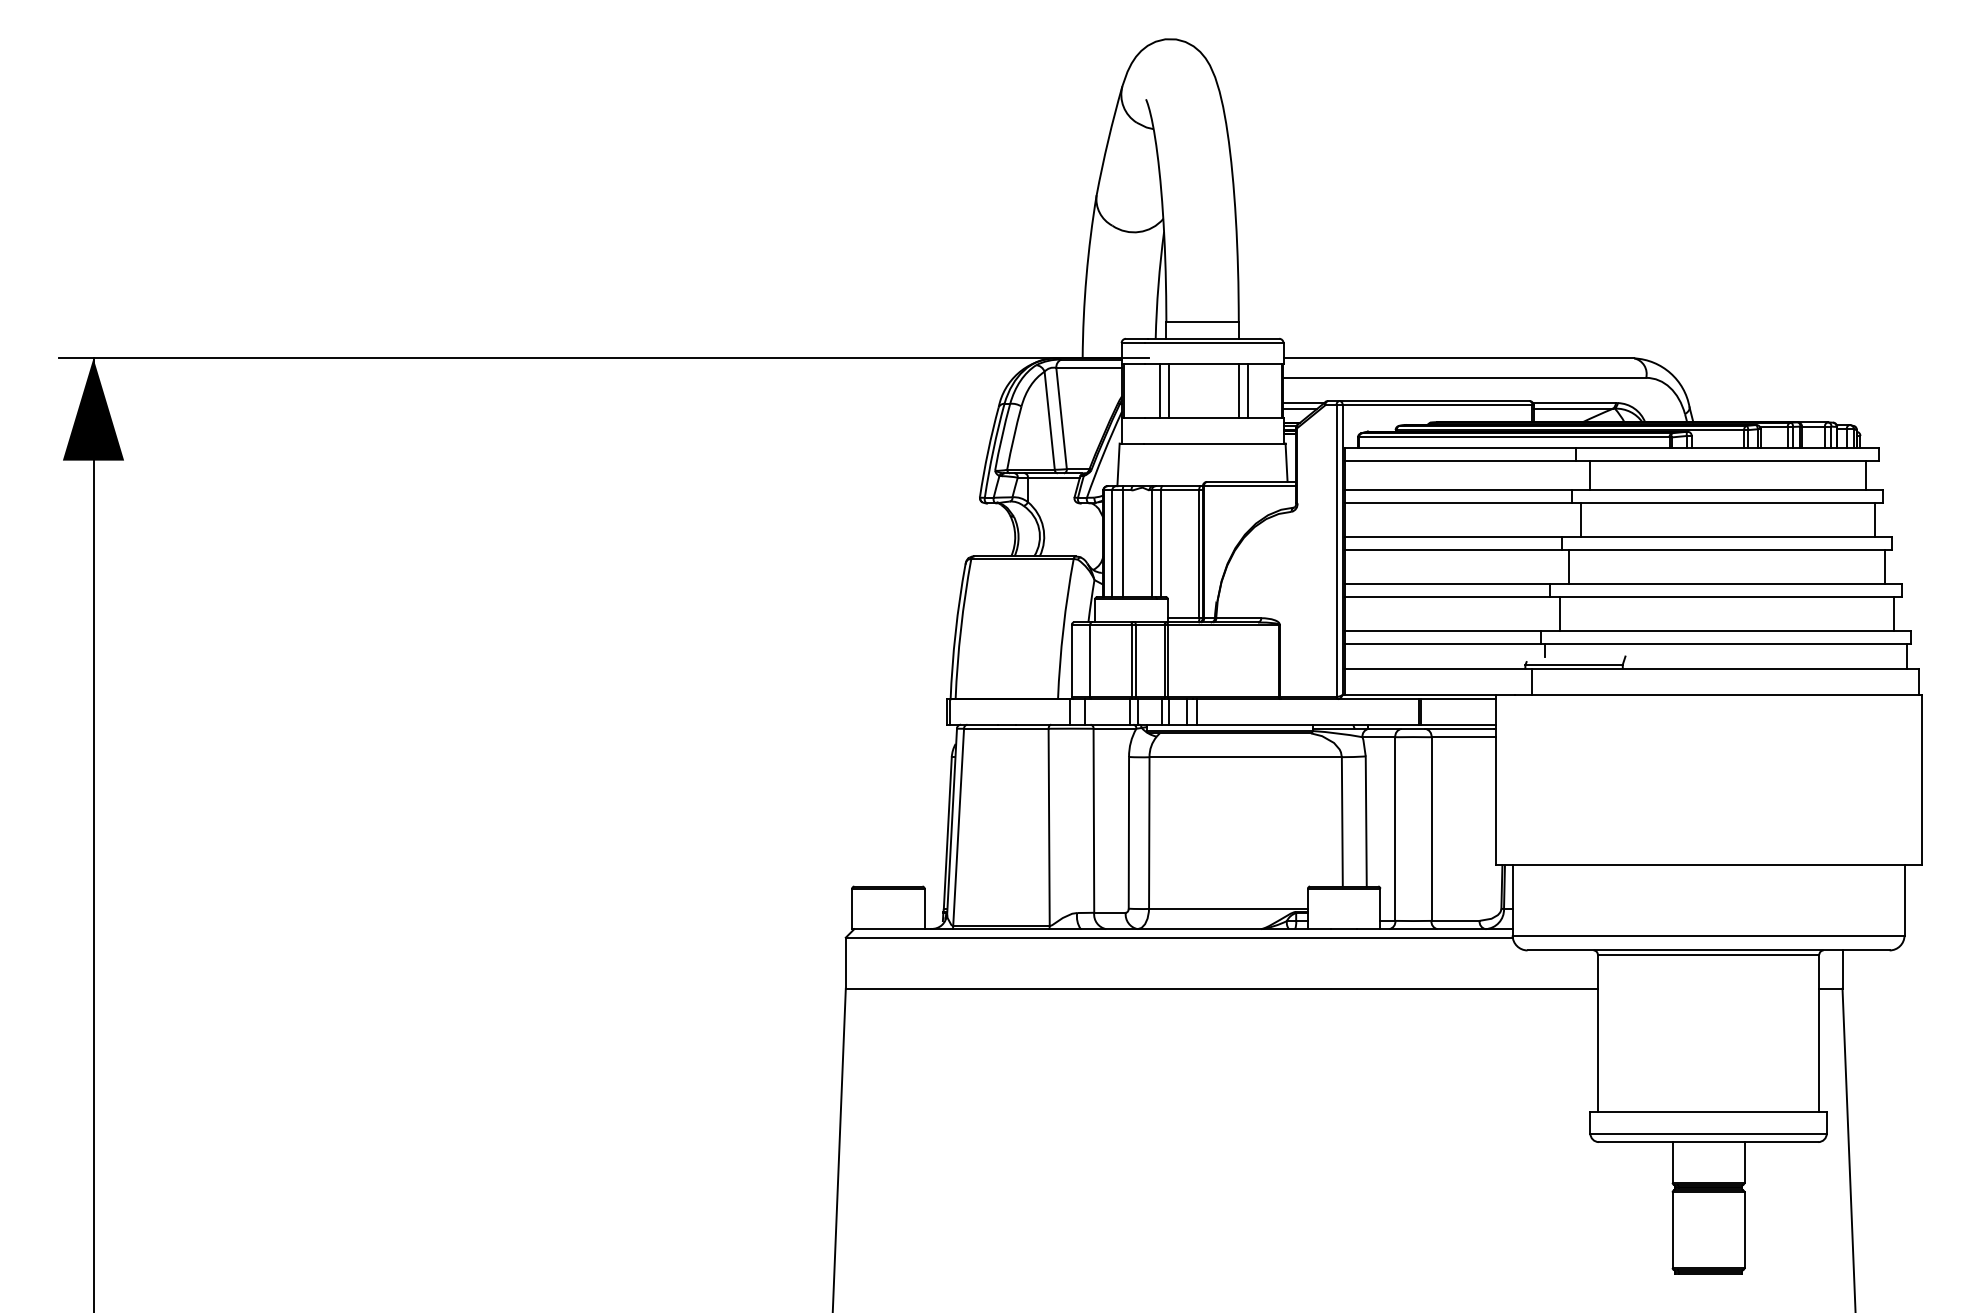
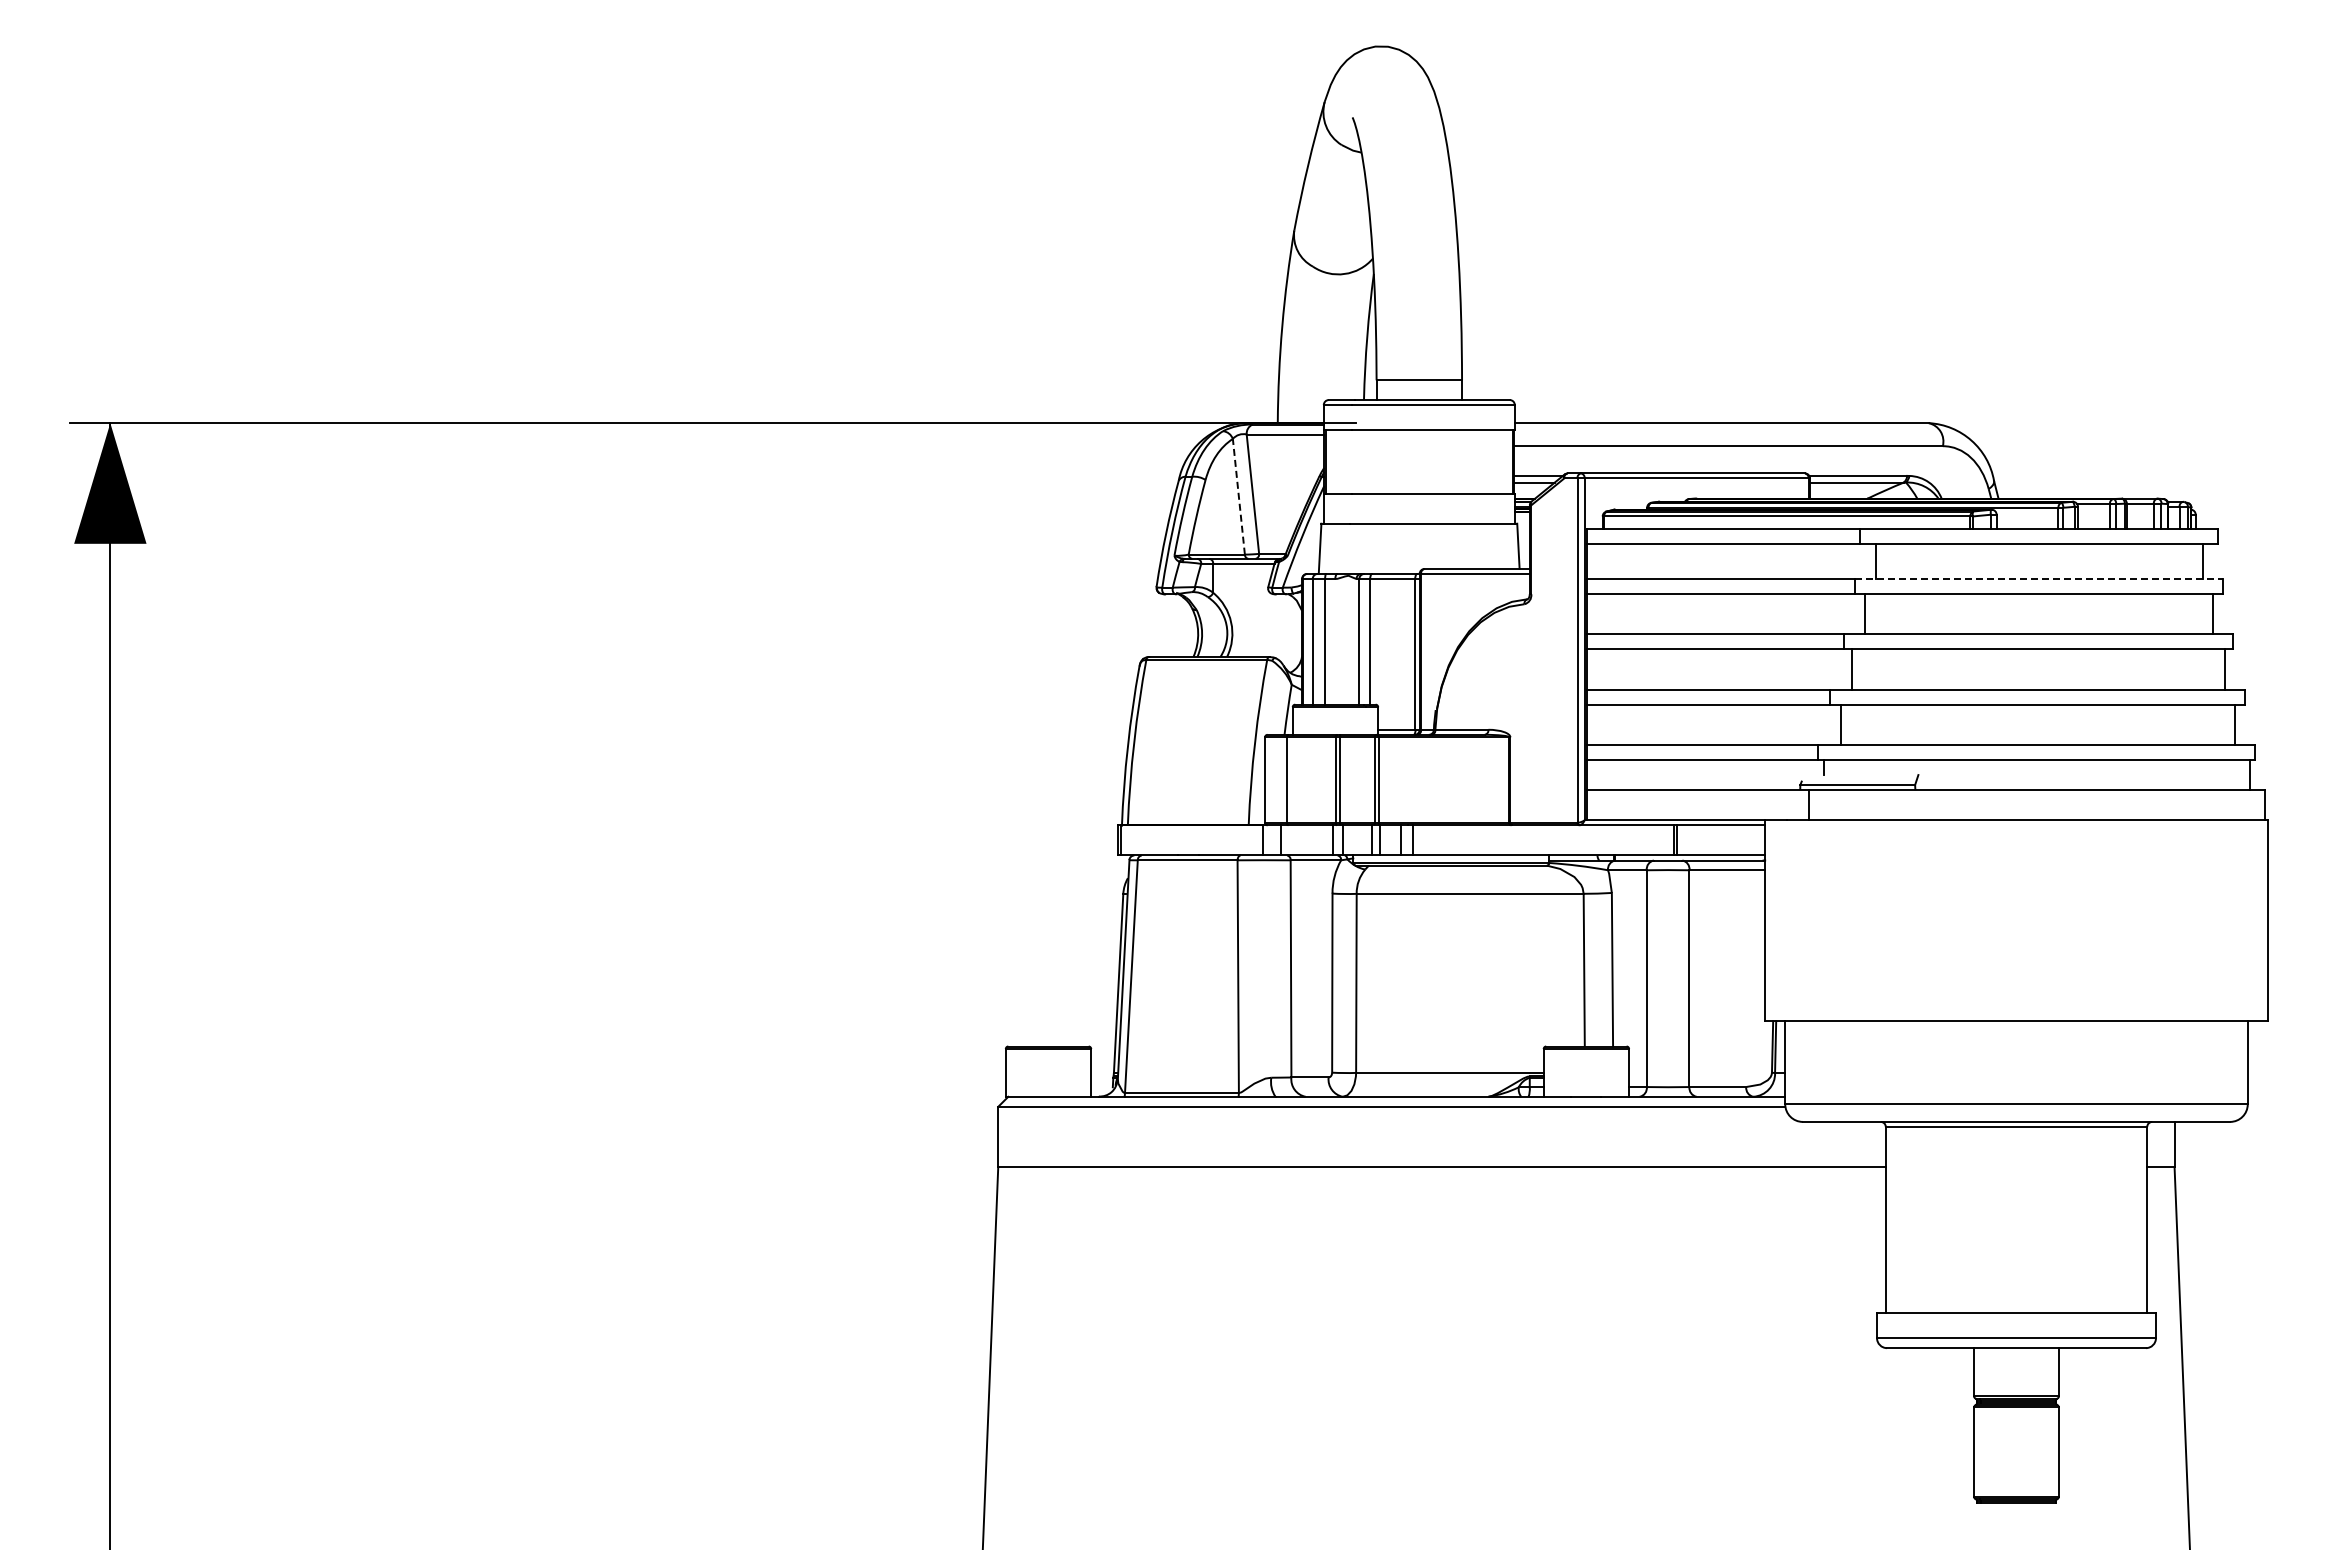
line: (1159, 390) -> (1368, 461), removed
line: (1168, 390) -> (1379, 461), removed
line: (1239, 390) -> (1462, 461), removed
line: (1247, 390) -> (1472, 461), removed
line: (1049, 420) -> (1238, 496), solid -> dashed
line: (1727, 490) -> (2038, 579), solid -> dashed

